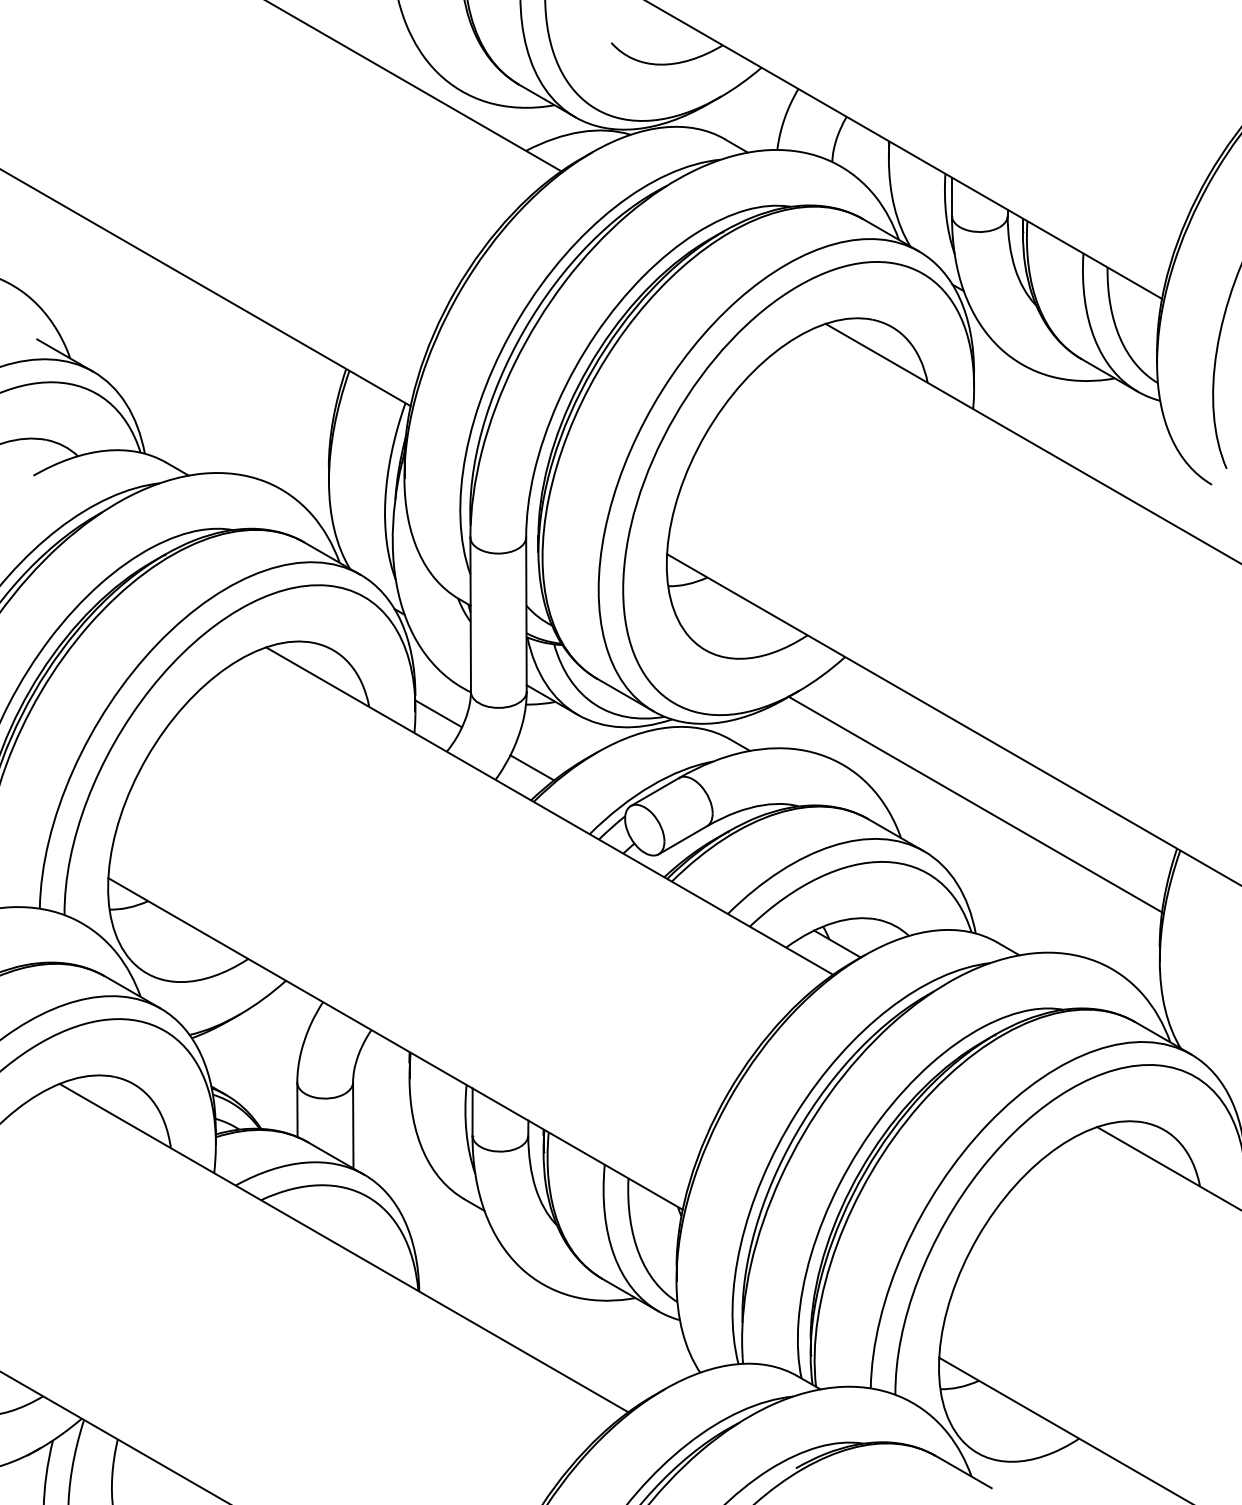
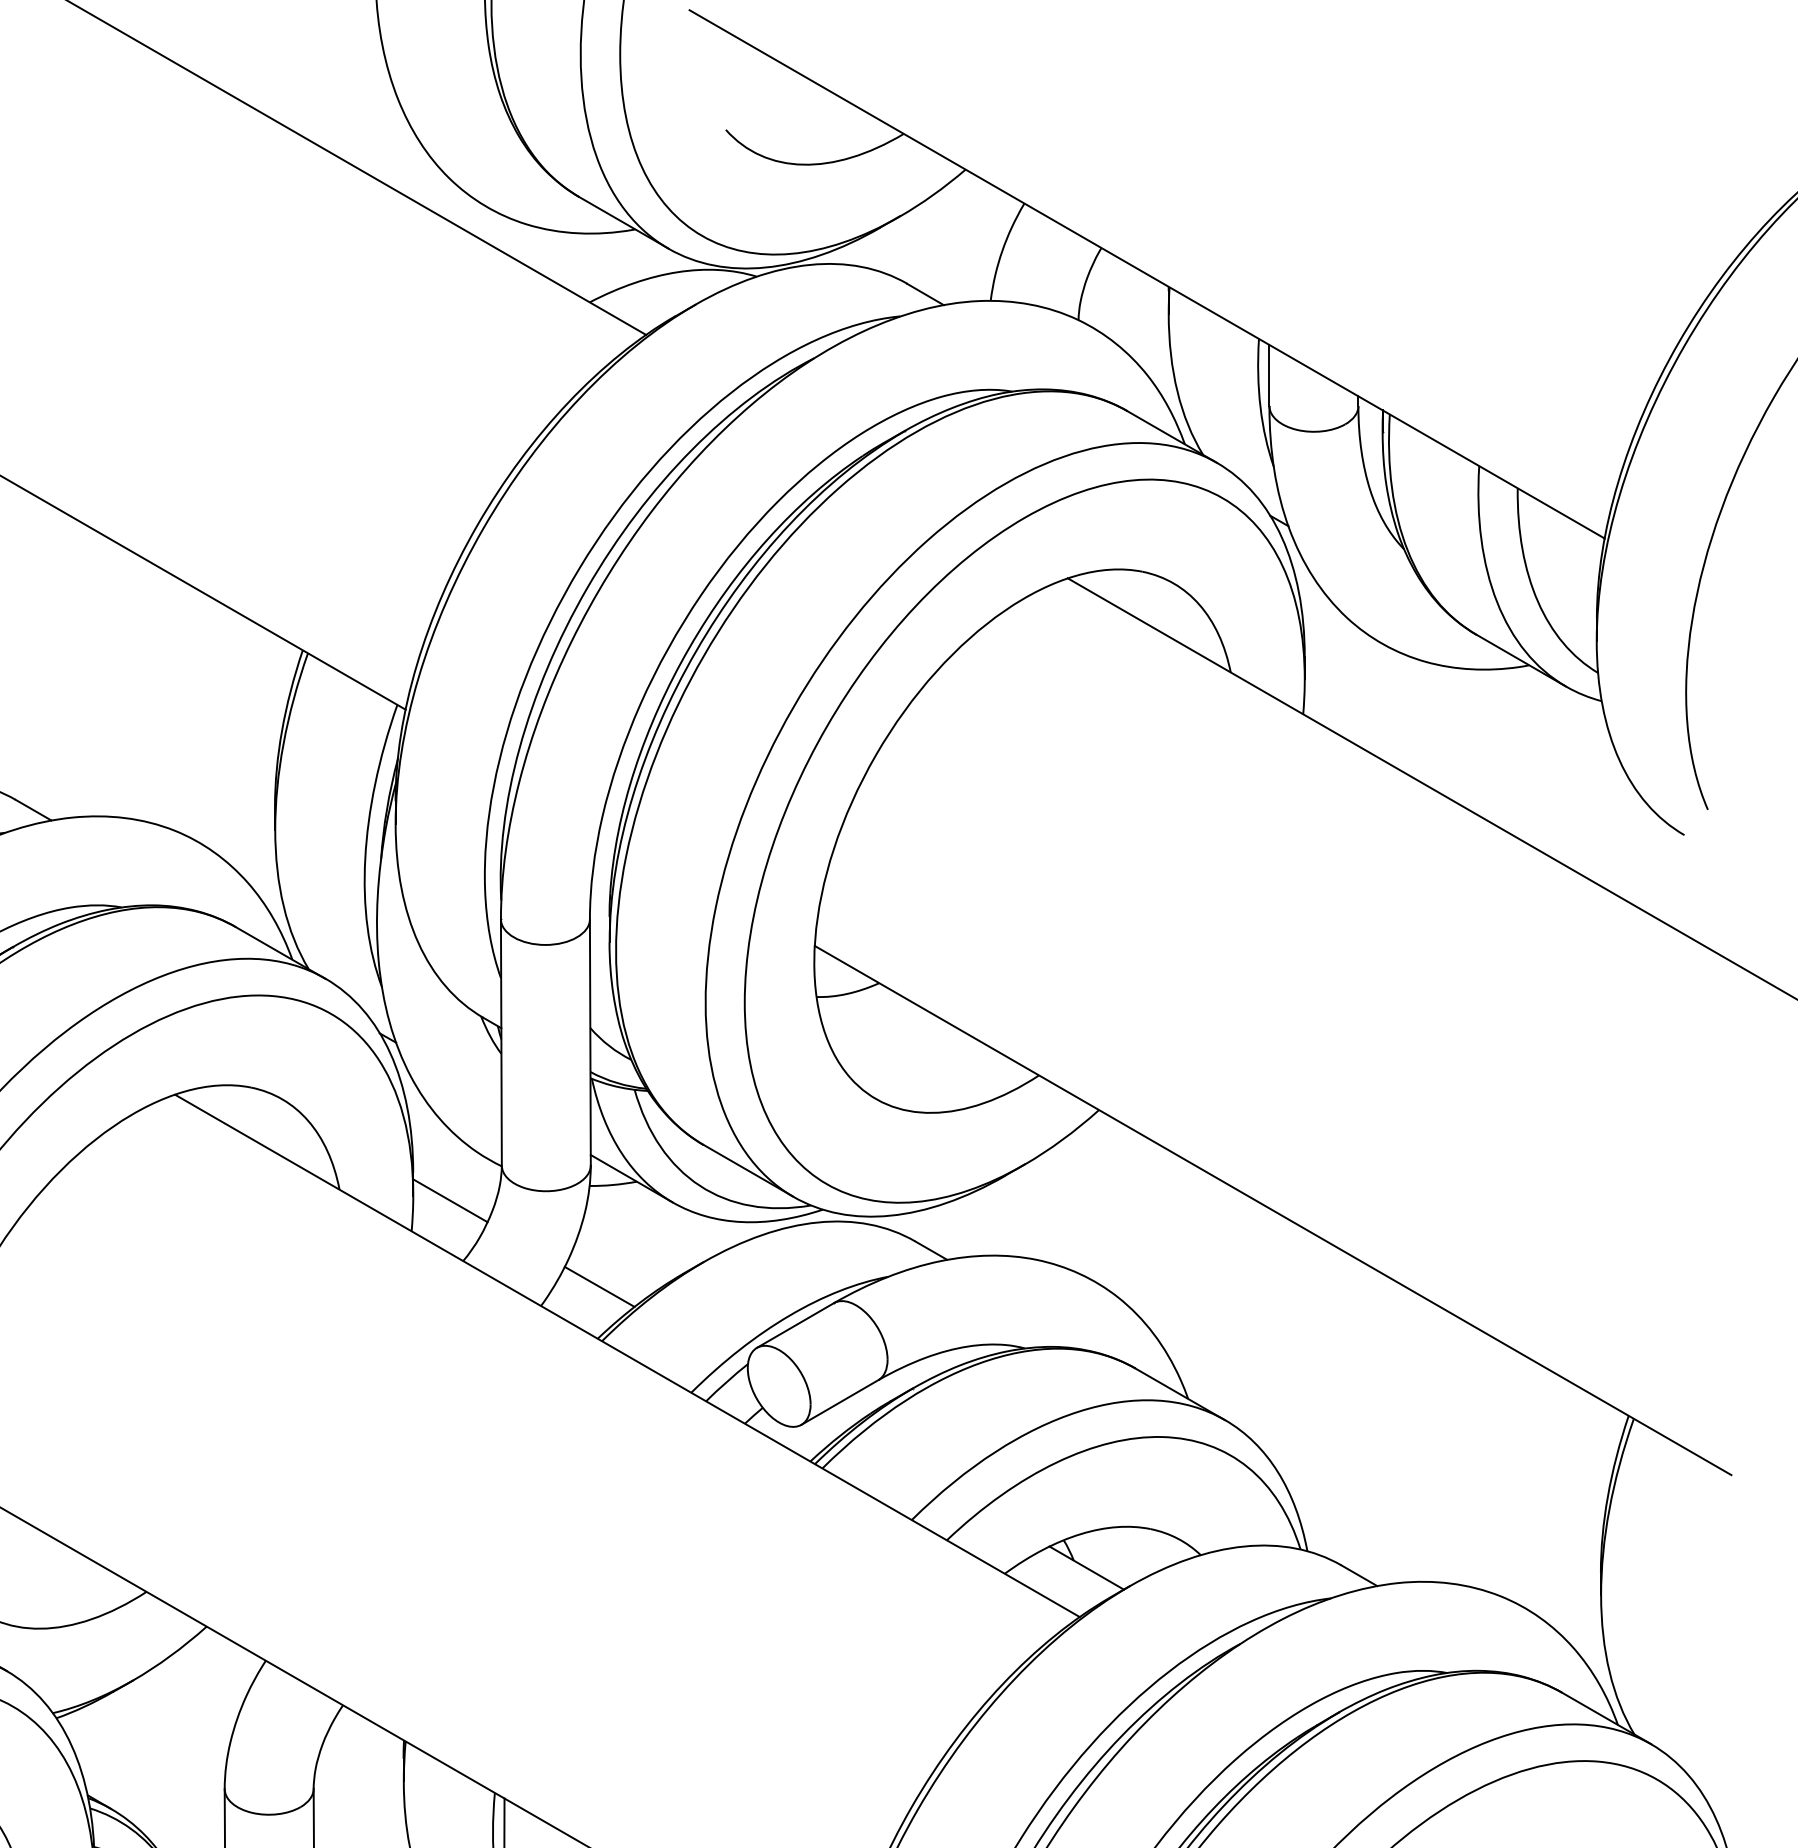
line: (975, 804) -> (1306, 1345), removed

